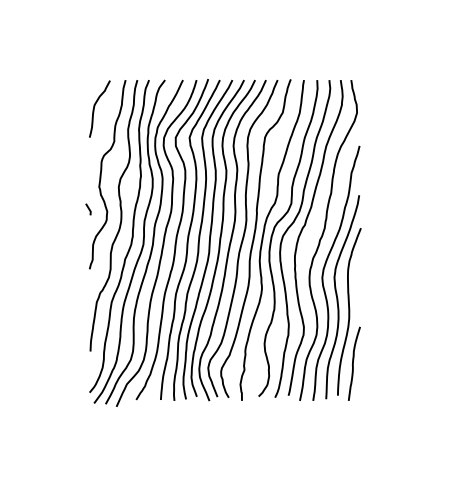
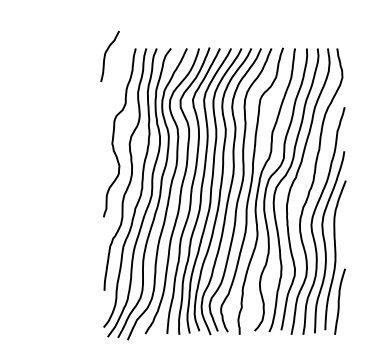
curve: (95, 106) -> (106, 54), moved
line: (88, 209) -> (102, 163), removed

